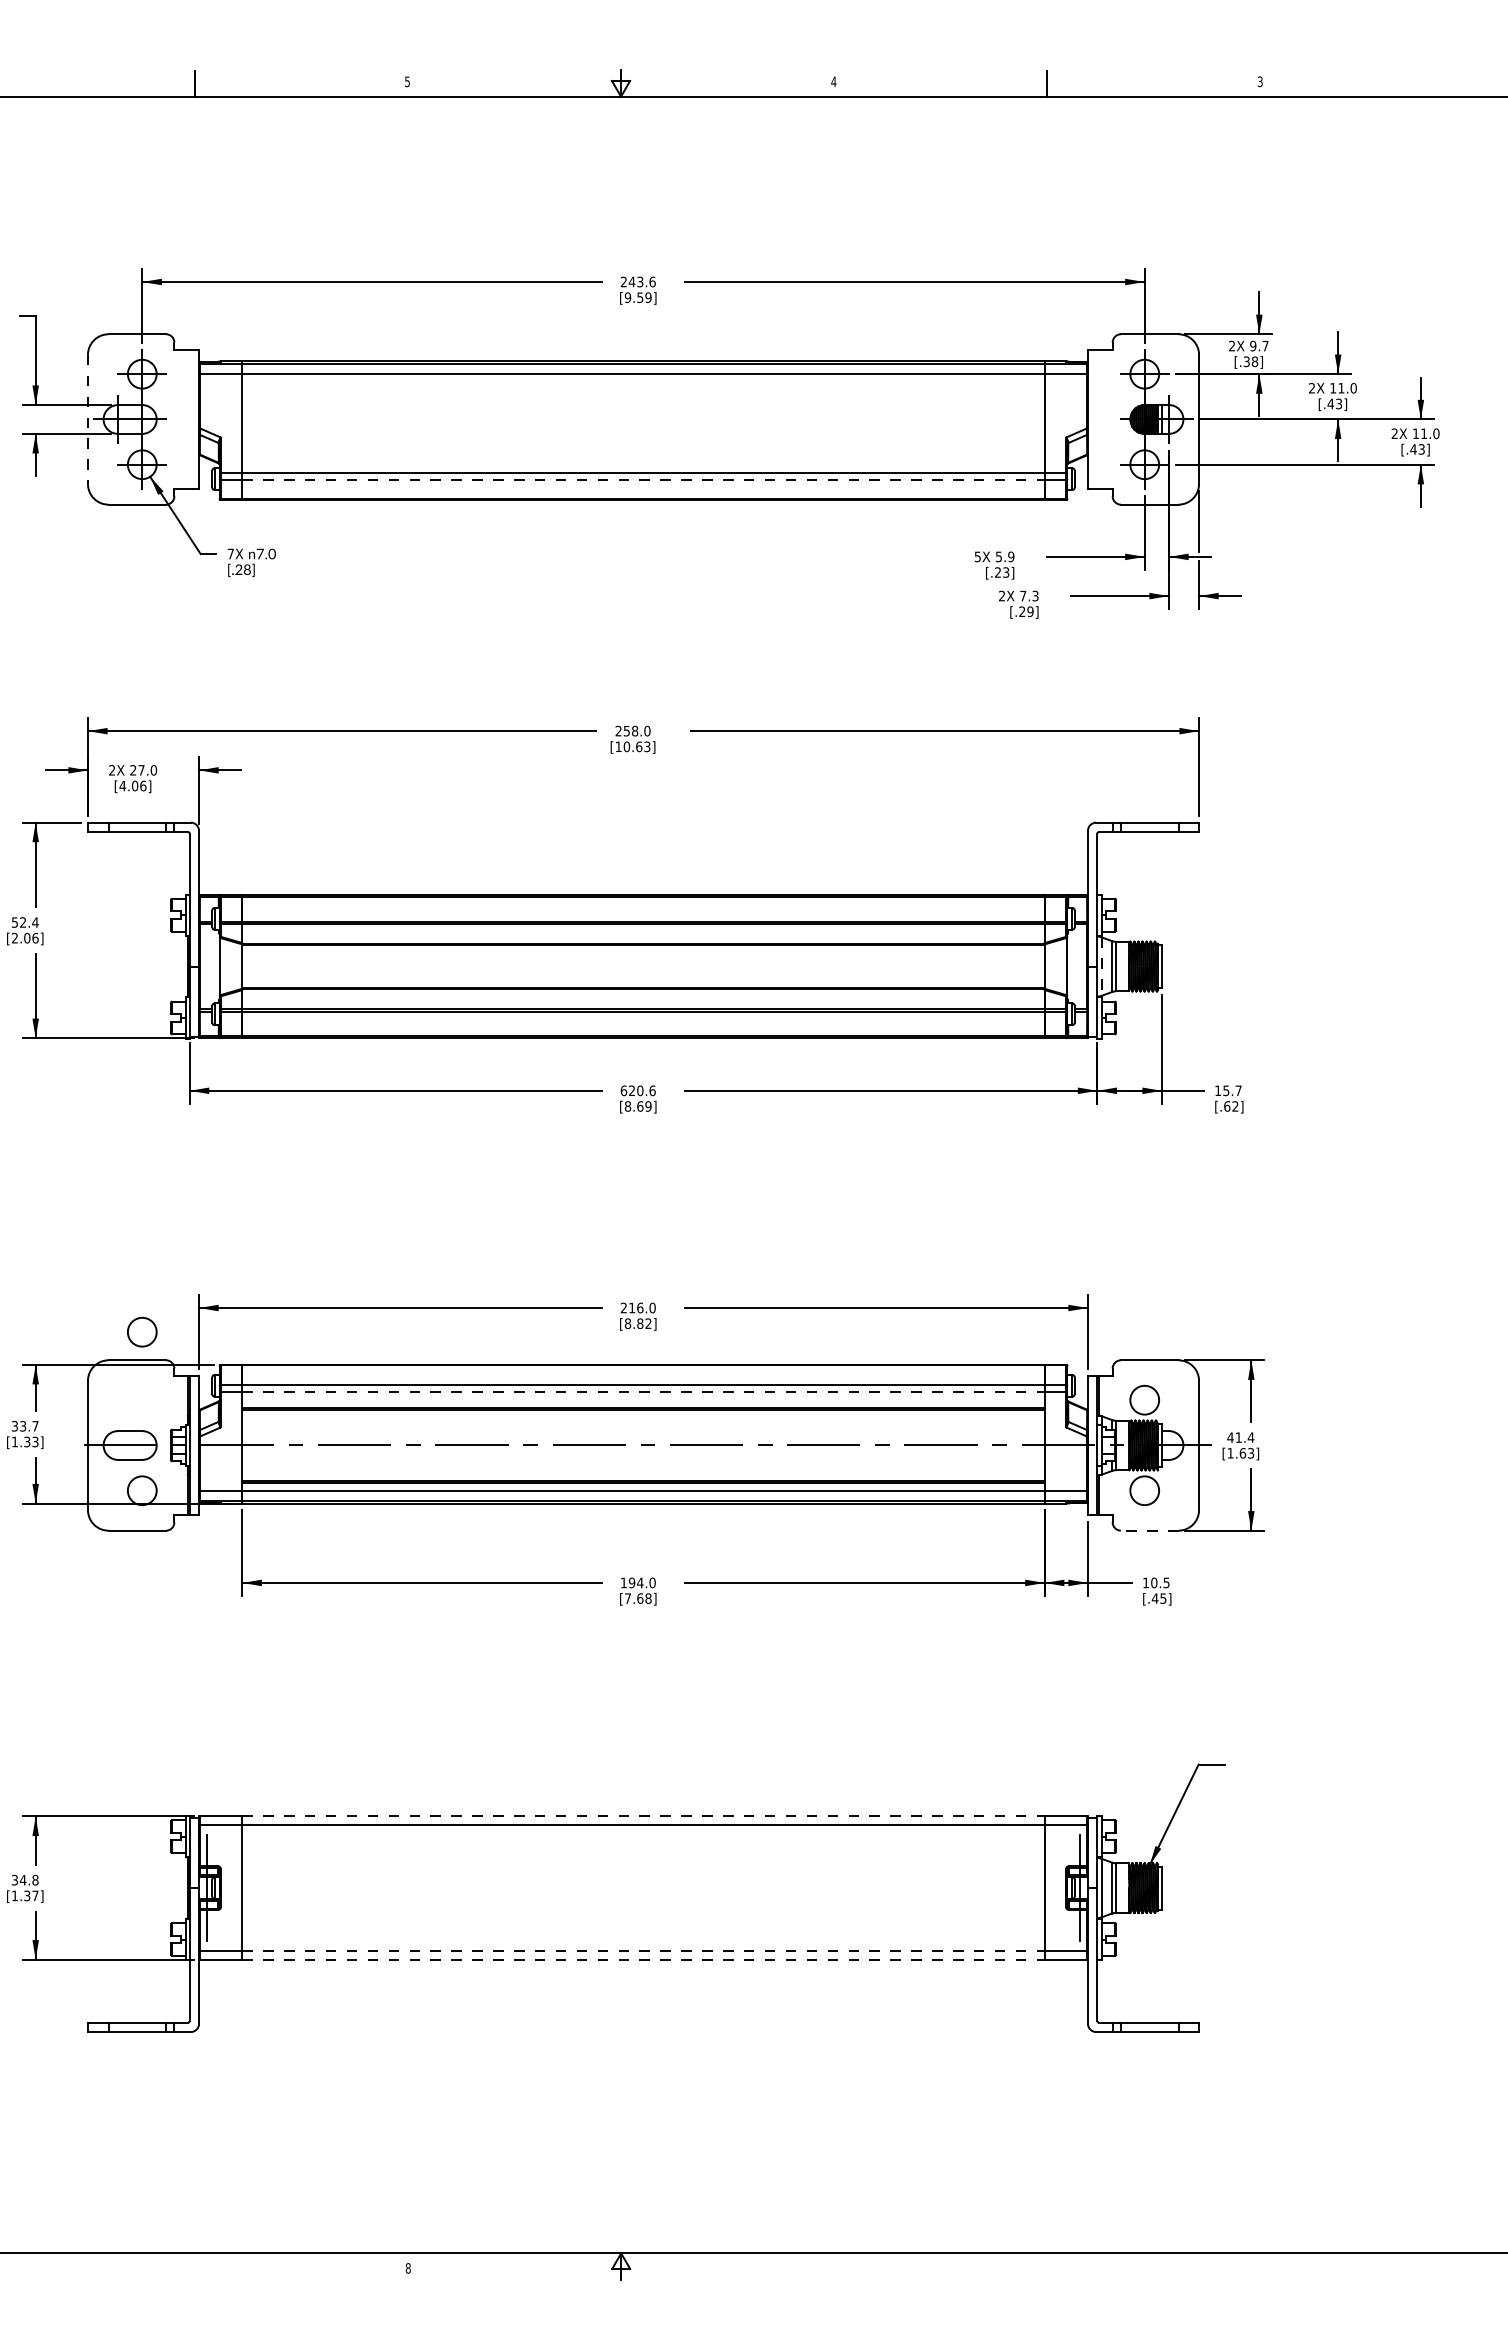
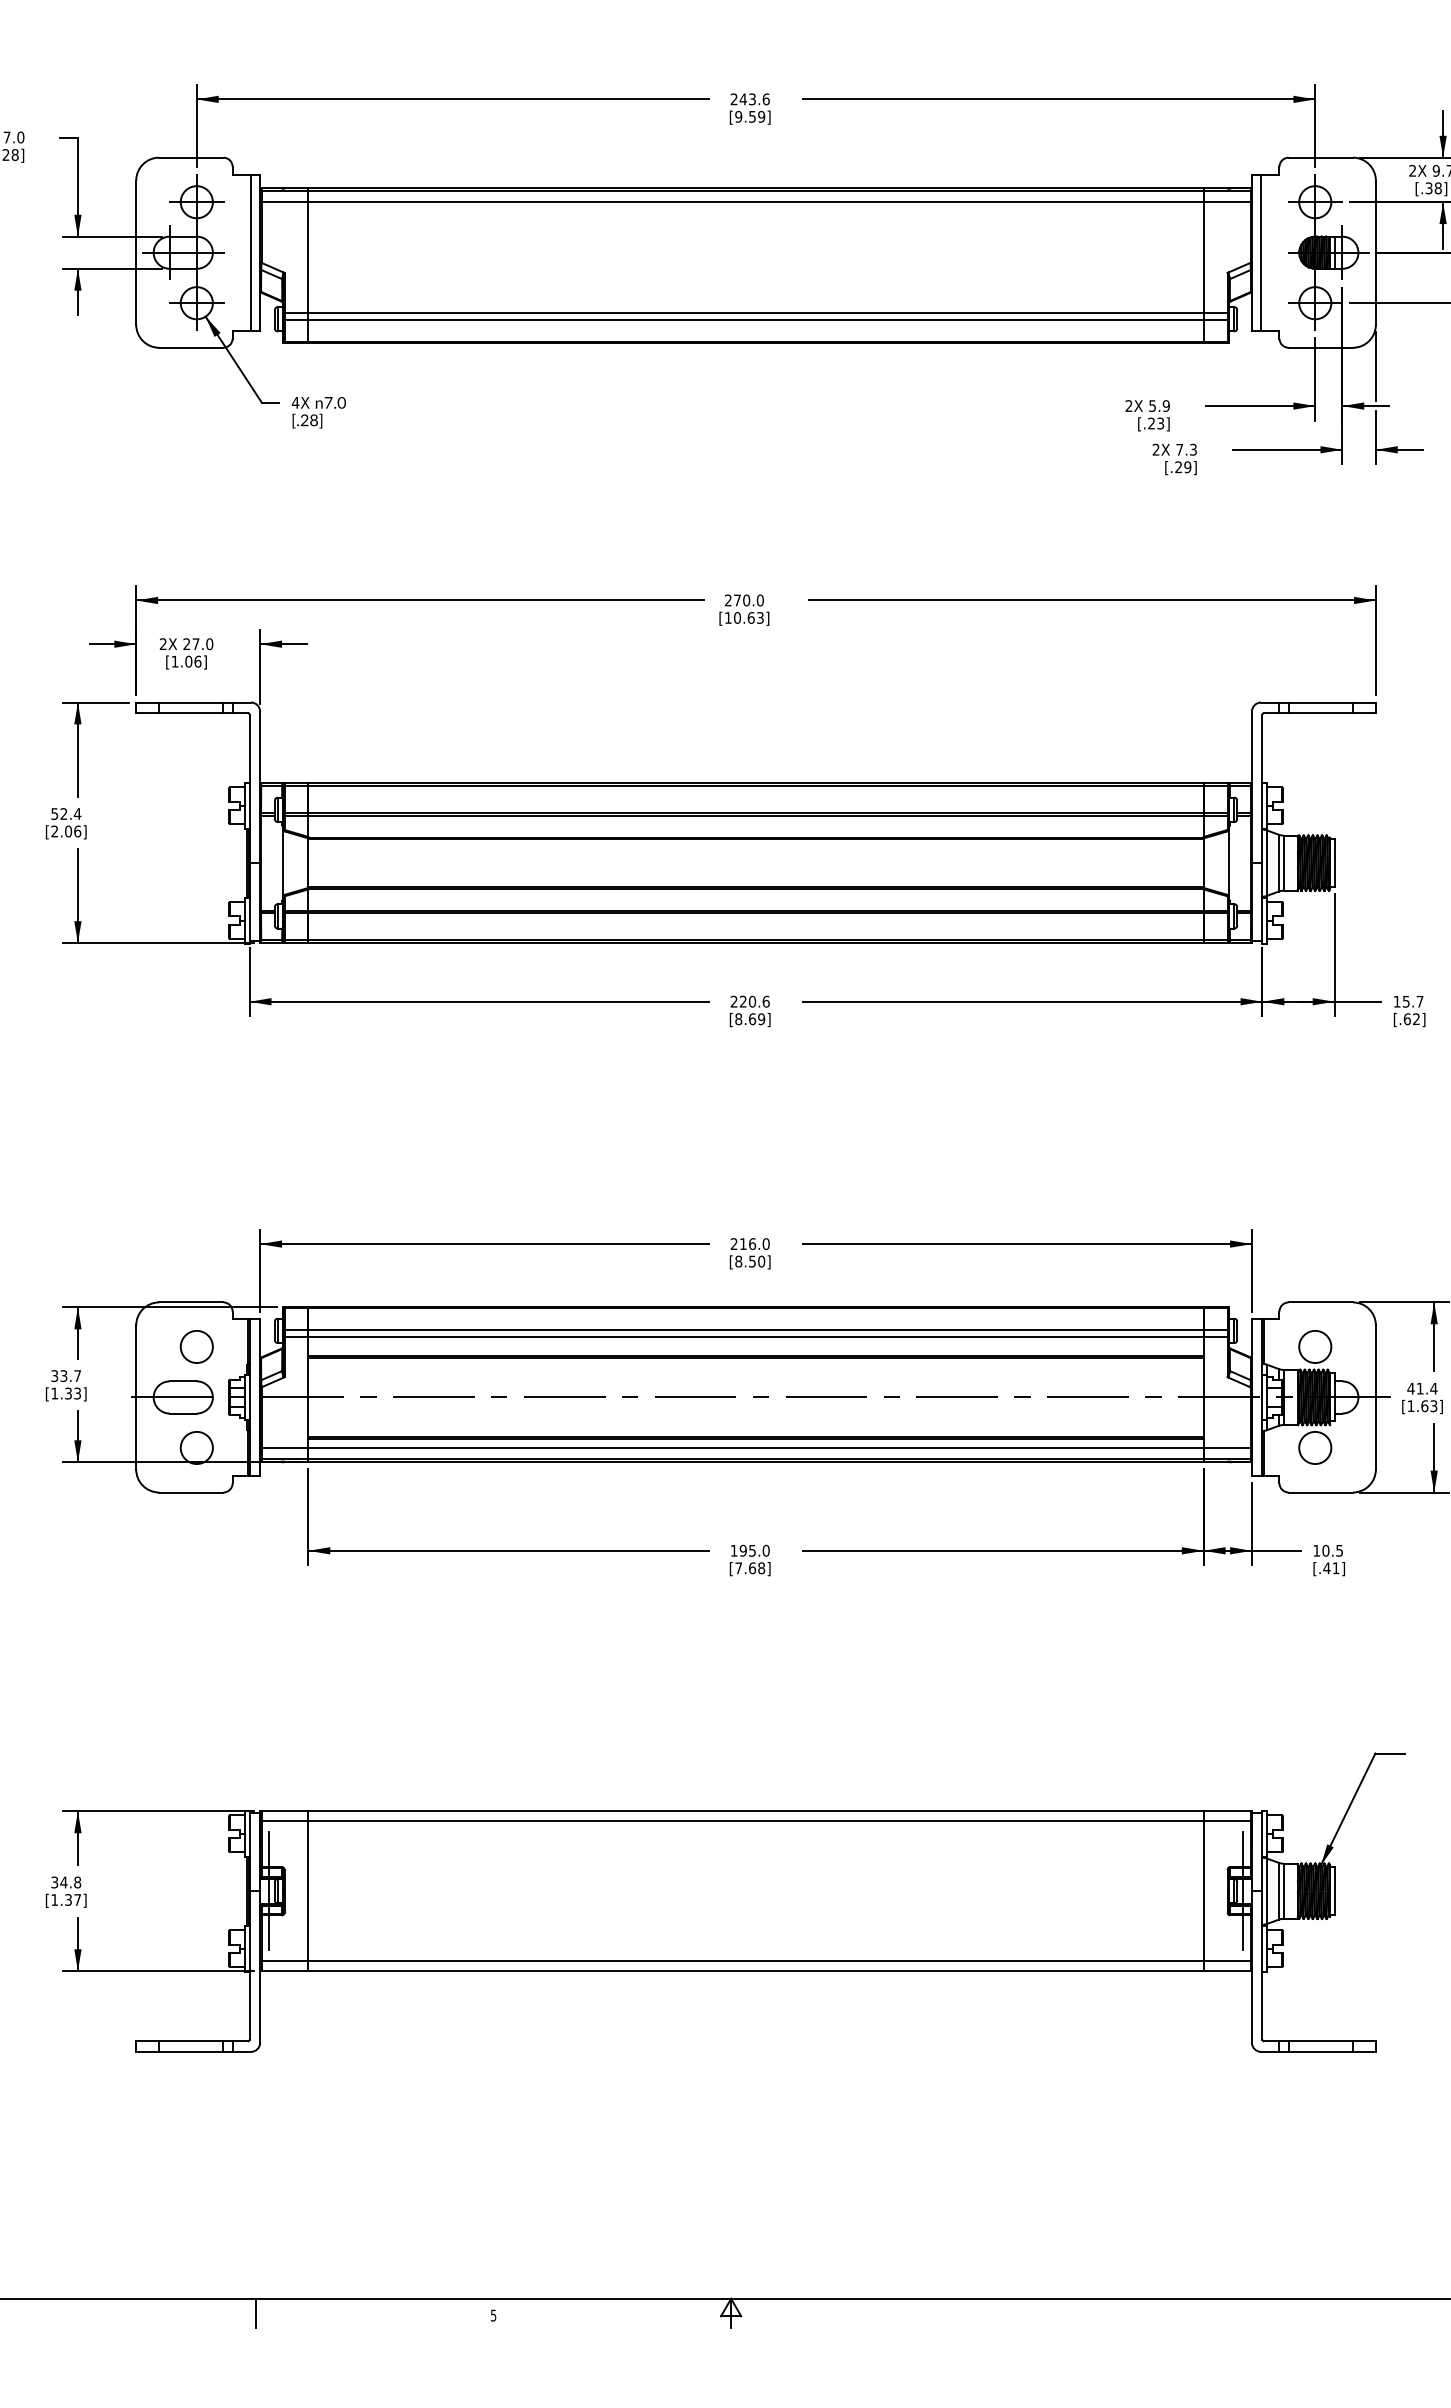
line: (87, 419) -> (135, 252), dashed -> solid
line: (190, 419) -> (250, 252), added
line: (1096, 419) -> (1261, 252), added
line: (644, 479) -> (757, 319), dashed -> solid
text: (230, 553) -> (295, 402), 7X -> 4X
text: (977, 556) -> (1128, 405), 5X -> 2X
text: (630, 731) -> (741, 600), 258.0 -> 270.0
text: (122, 785) -> (174, 661), [4.06] -> [1.06]
line: (1101, 967) -> (1267, 864), dashed -> solid
text: (623, 1090) -> (733, 1001), 620.6 -> 220.6
text: (644, 1323) -> (757, 1261), [8.82] -> [8.50]
circle: (142, 1331) -> (197, 1346), moved
line: (644, 1391) -> (757, 1337), dashed -> solid
line: (1149, 1530) -> (1320, 1492), dashed -> solid
text: (640, 1582) -> (752, 1550), 194.0 -> 195.0
text: (1163, 1598) -> (1336, 1568), [.45] -> [.41]
line: (644, 1816) -> (757, 1811), dashed -> solid
line: (644, 1950) -> (757, 1960), dashed -> solid
line: (644, 1959) -> (757, 1970), dashed -> solid
line: (195, 2266) -> (256, 2313), added
text: (407, 2268) -> (492, 2315), 8 -> 5

